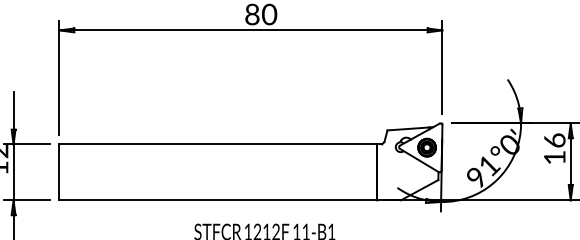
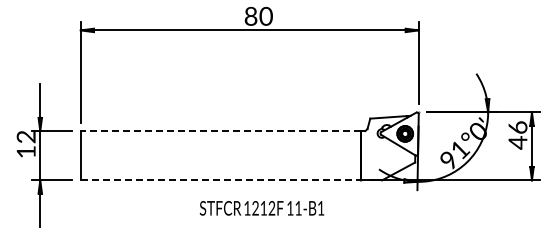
line: (217, 144) -> (220, 131), solid -> dashed
text: (554, 157) -> (517, 142), 16 -> 46
line: (218, 200) -> (221, 180), solid -> dashed

